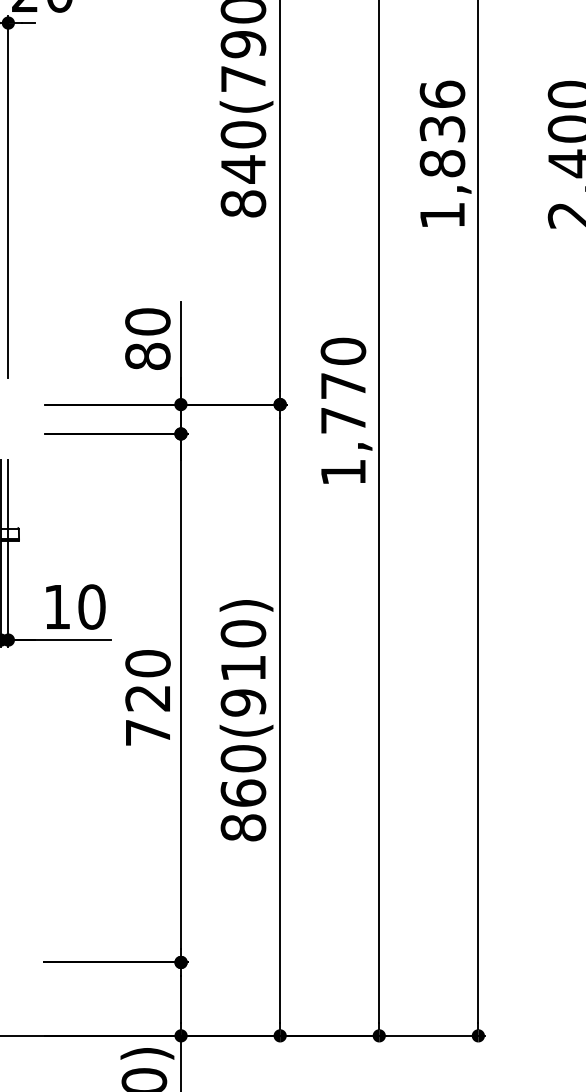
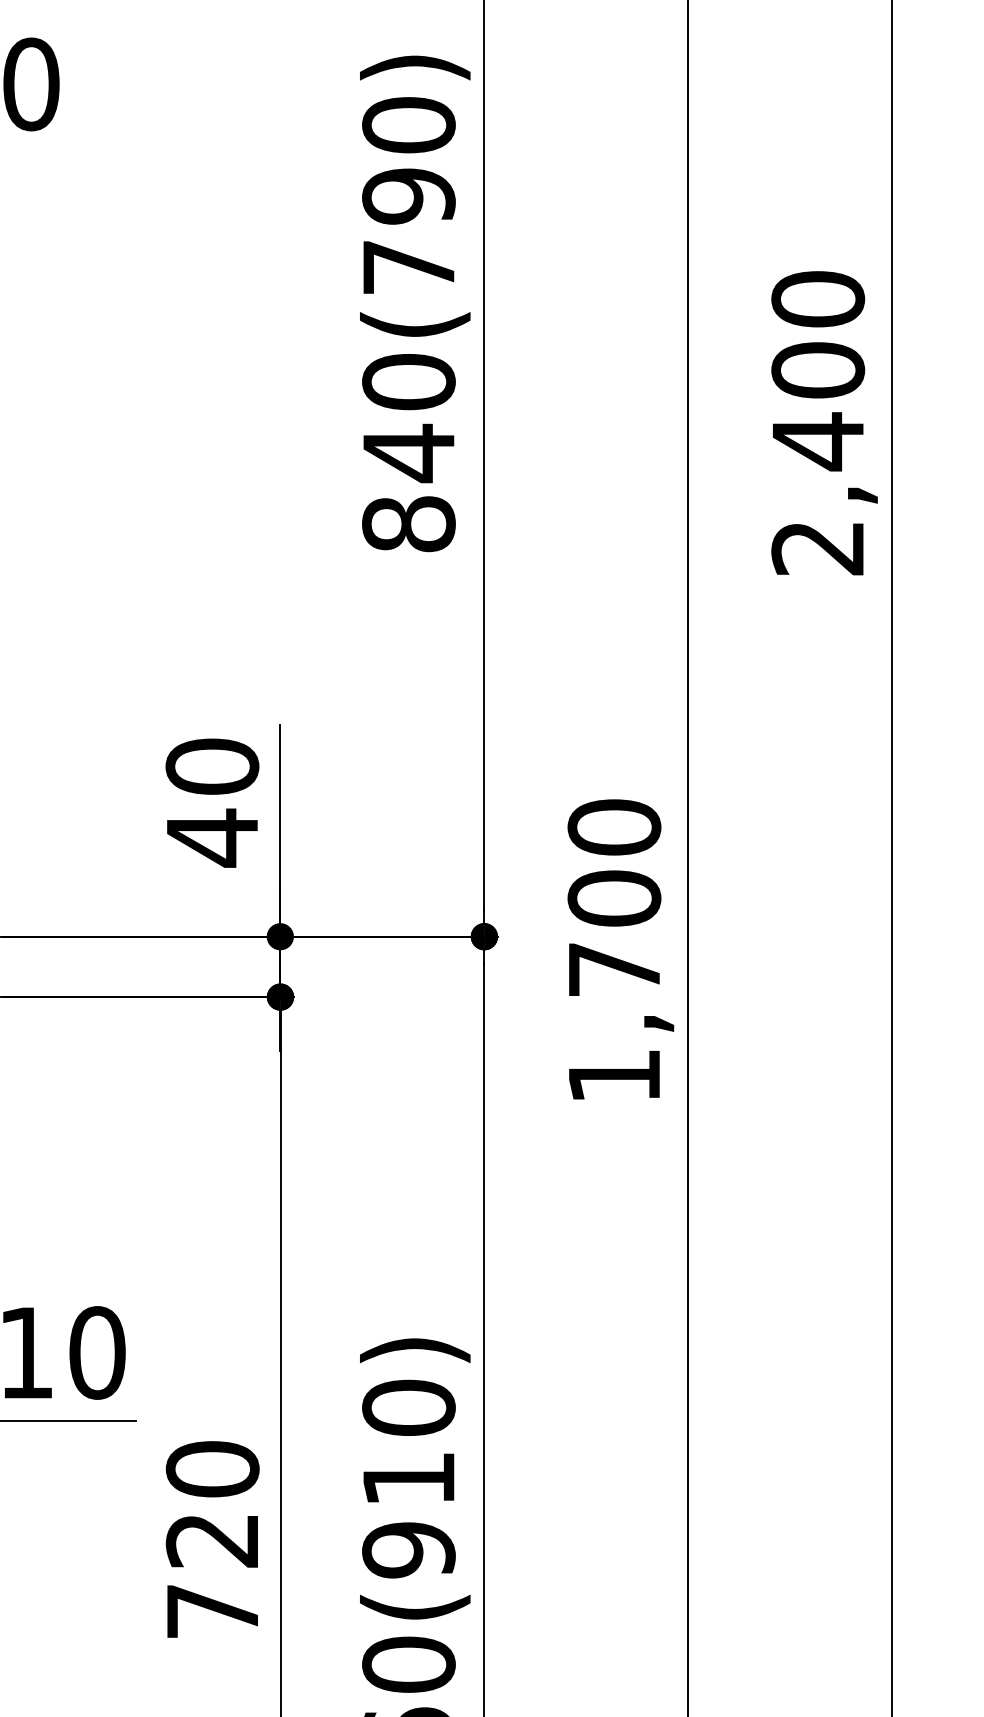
text: (442, 154) -> (818, 422), 1,836 -> 2,400
text: (147, 356) -> (211, 837), 80 -> 40
text: (343, 385) -> (614, 897), 1,770 -> 1,700

